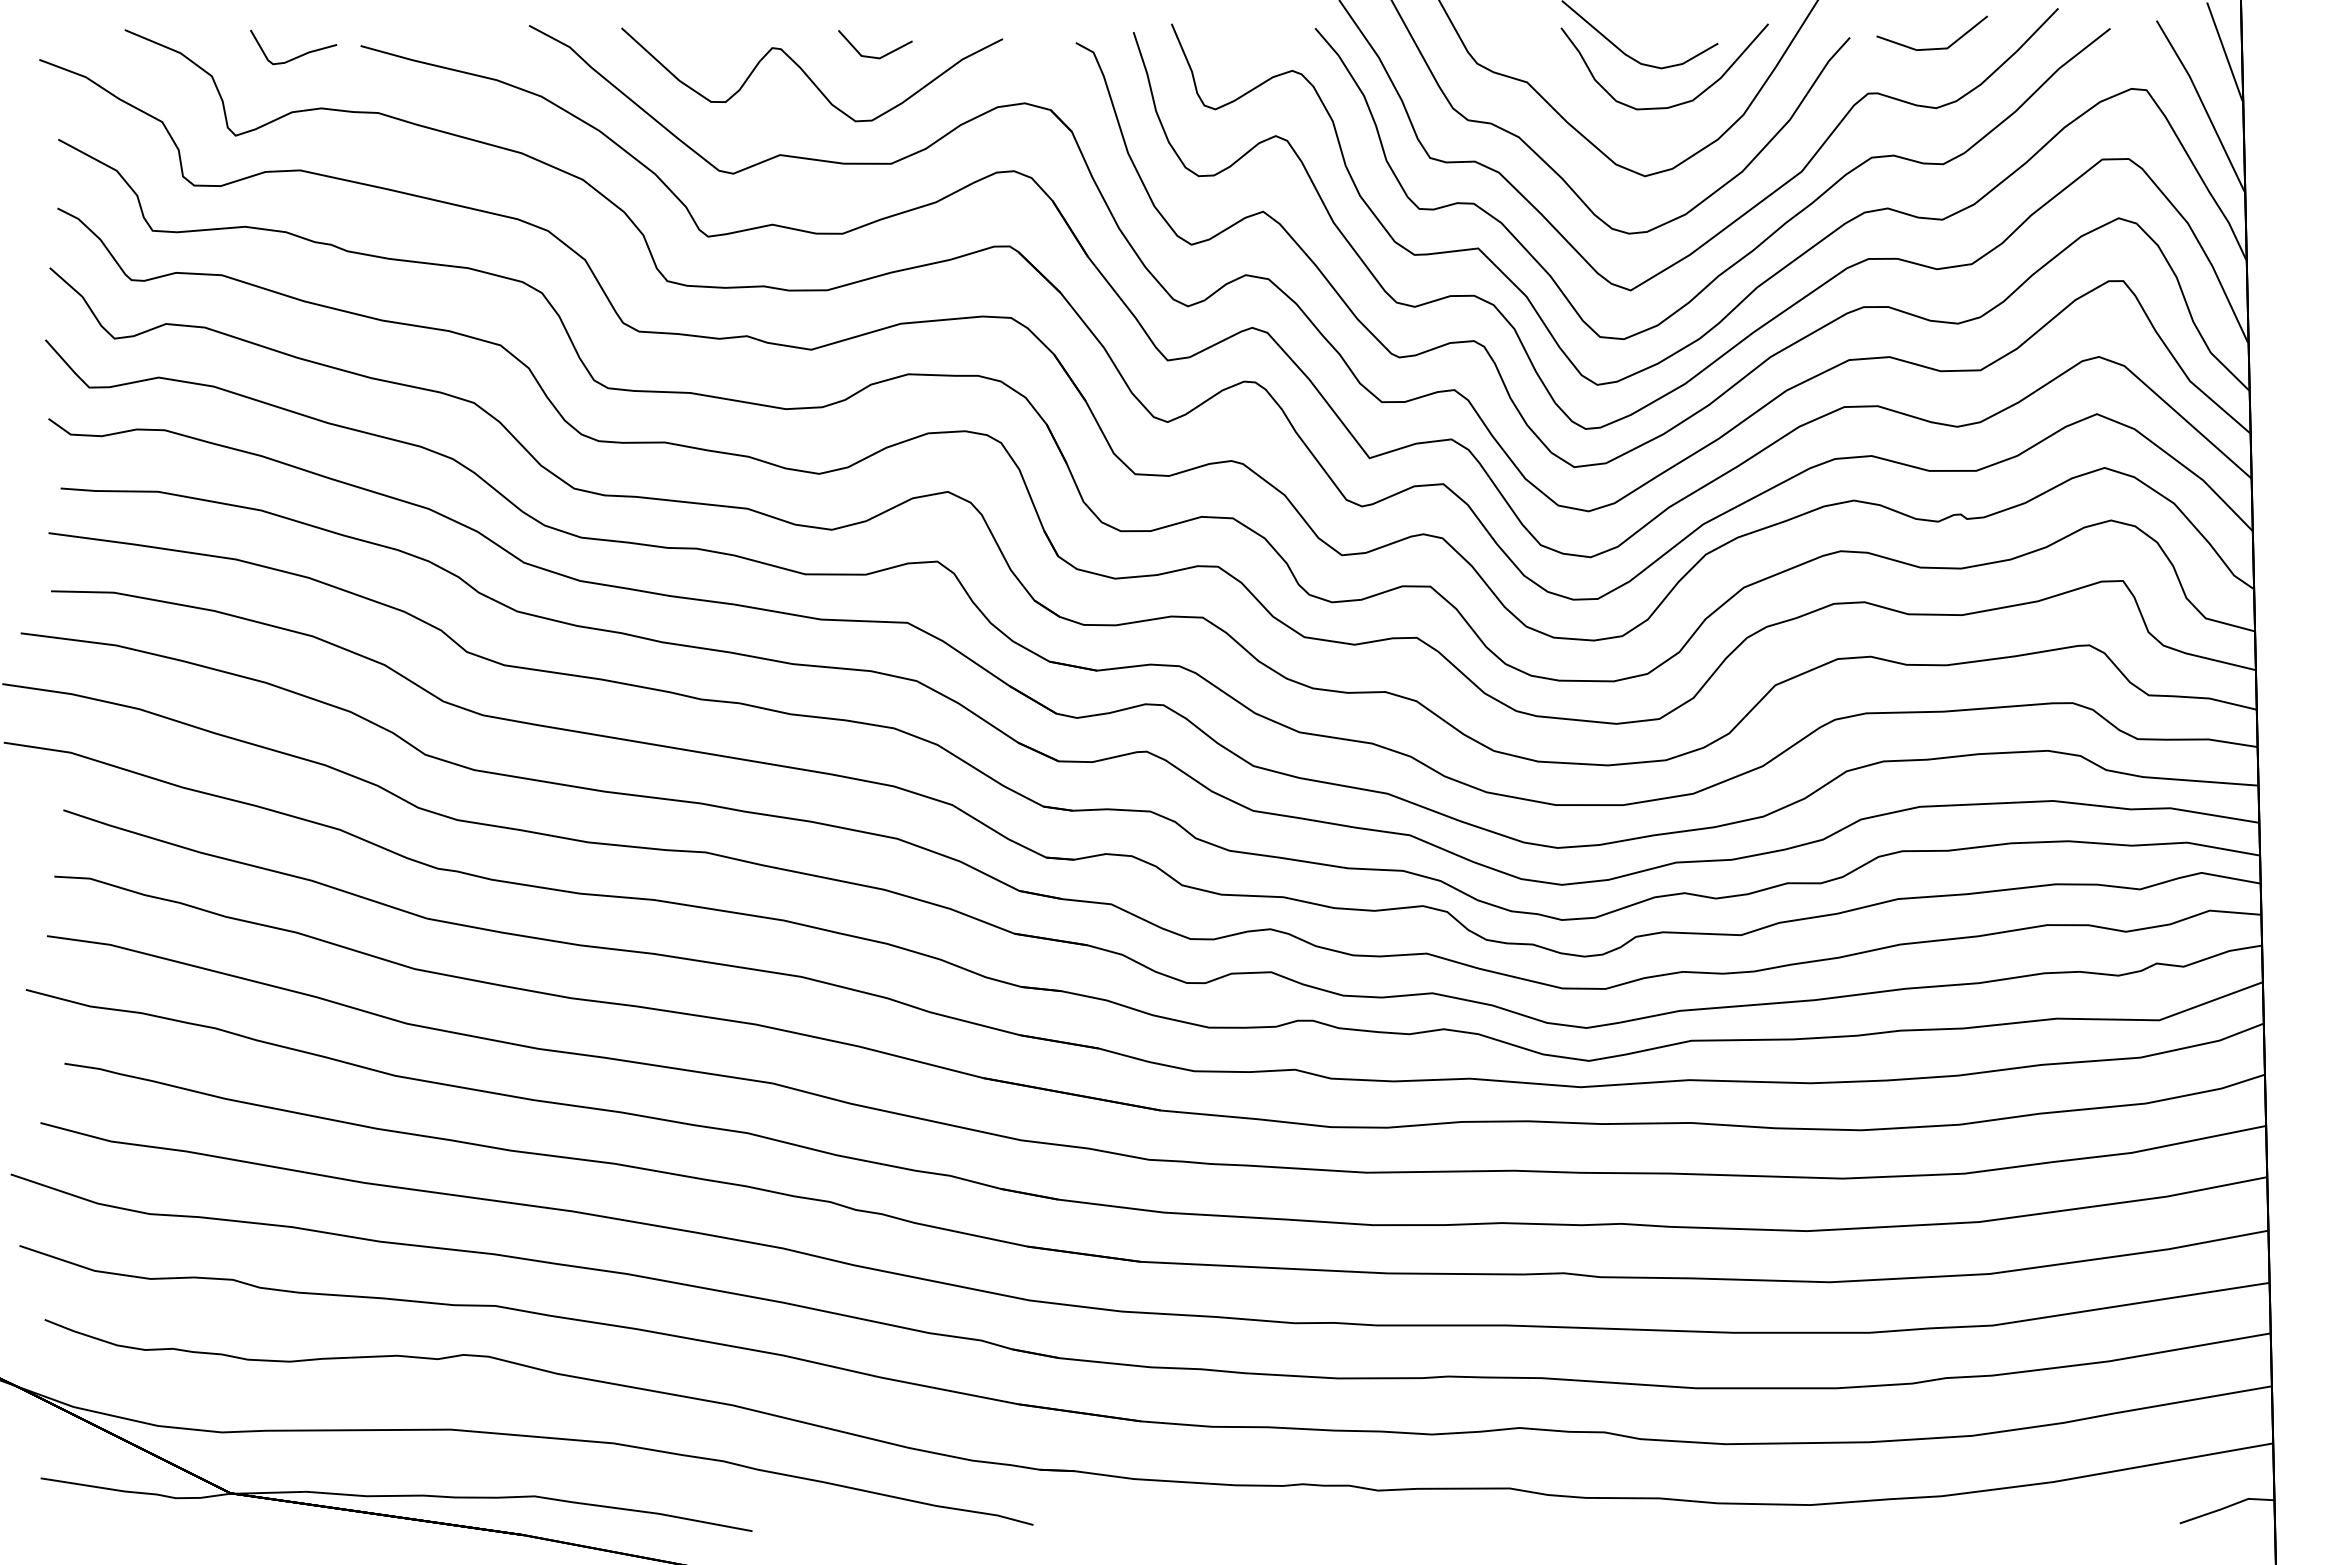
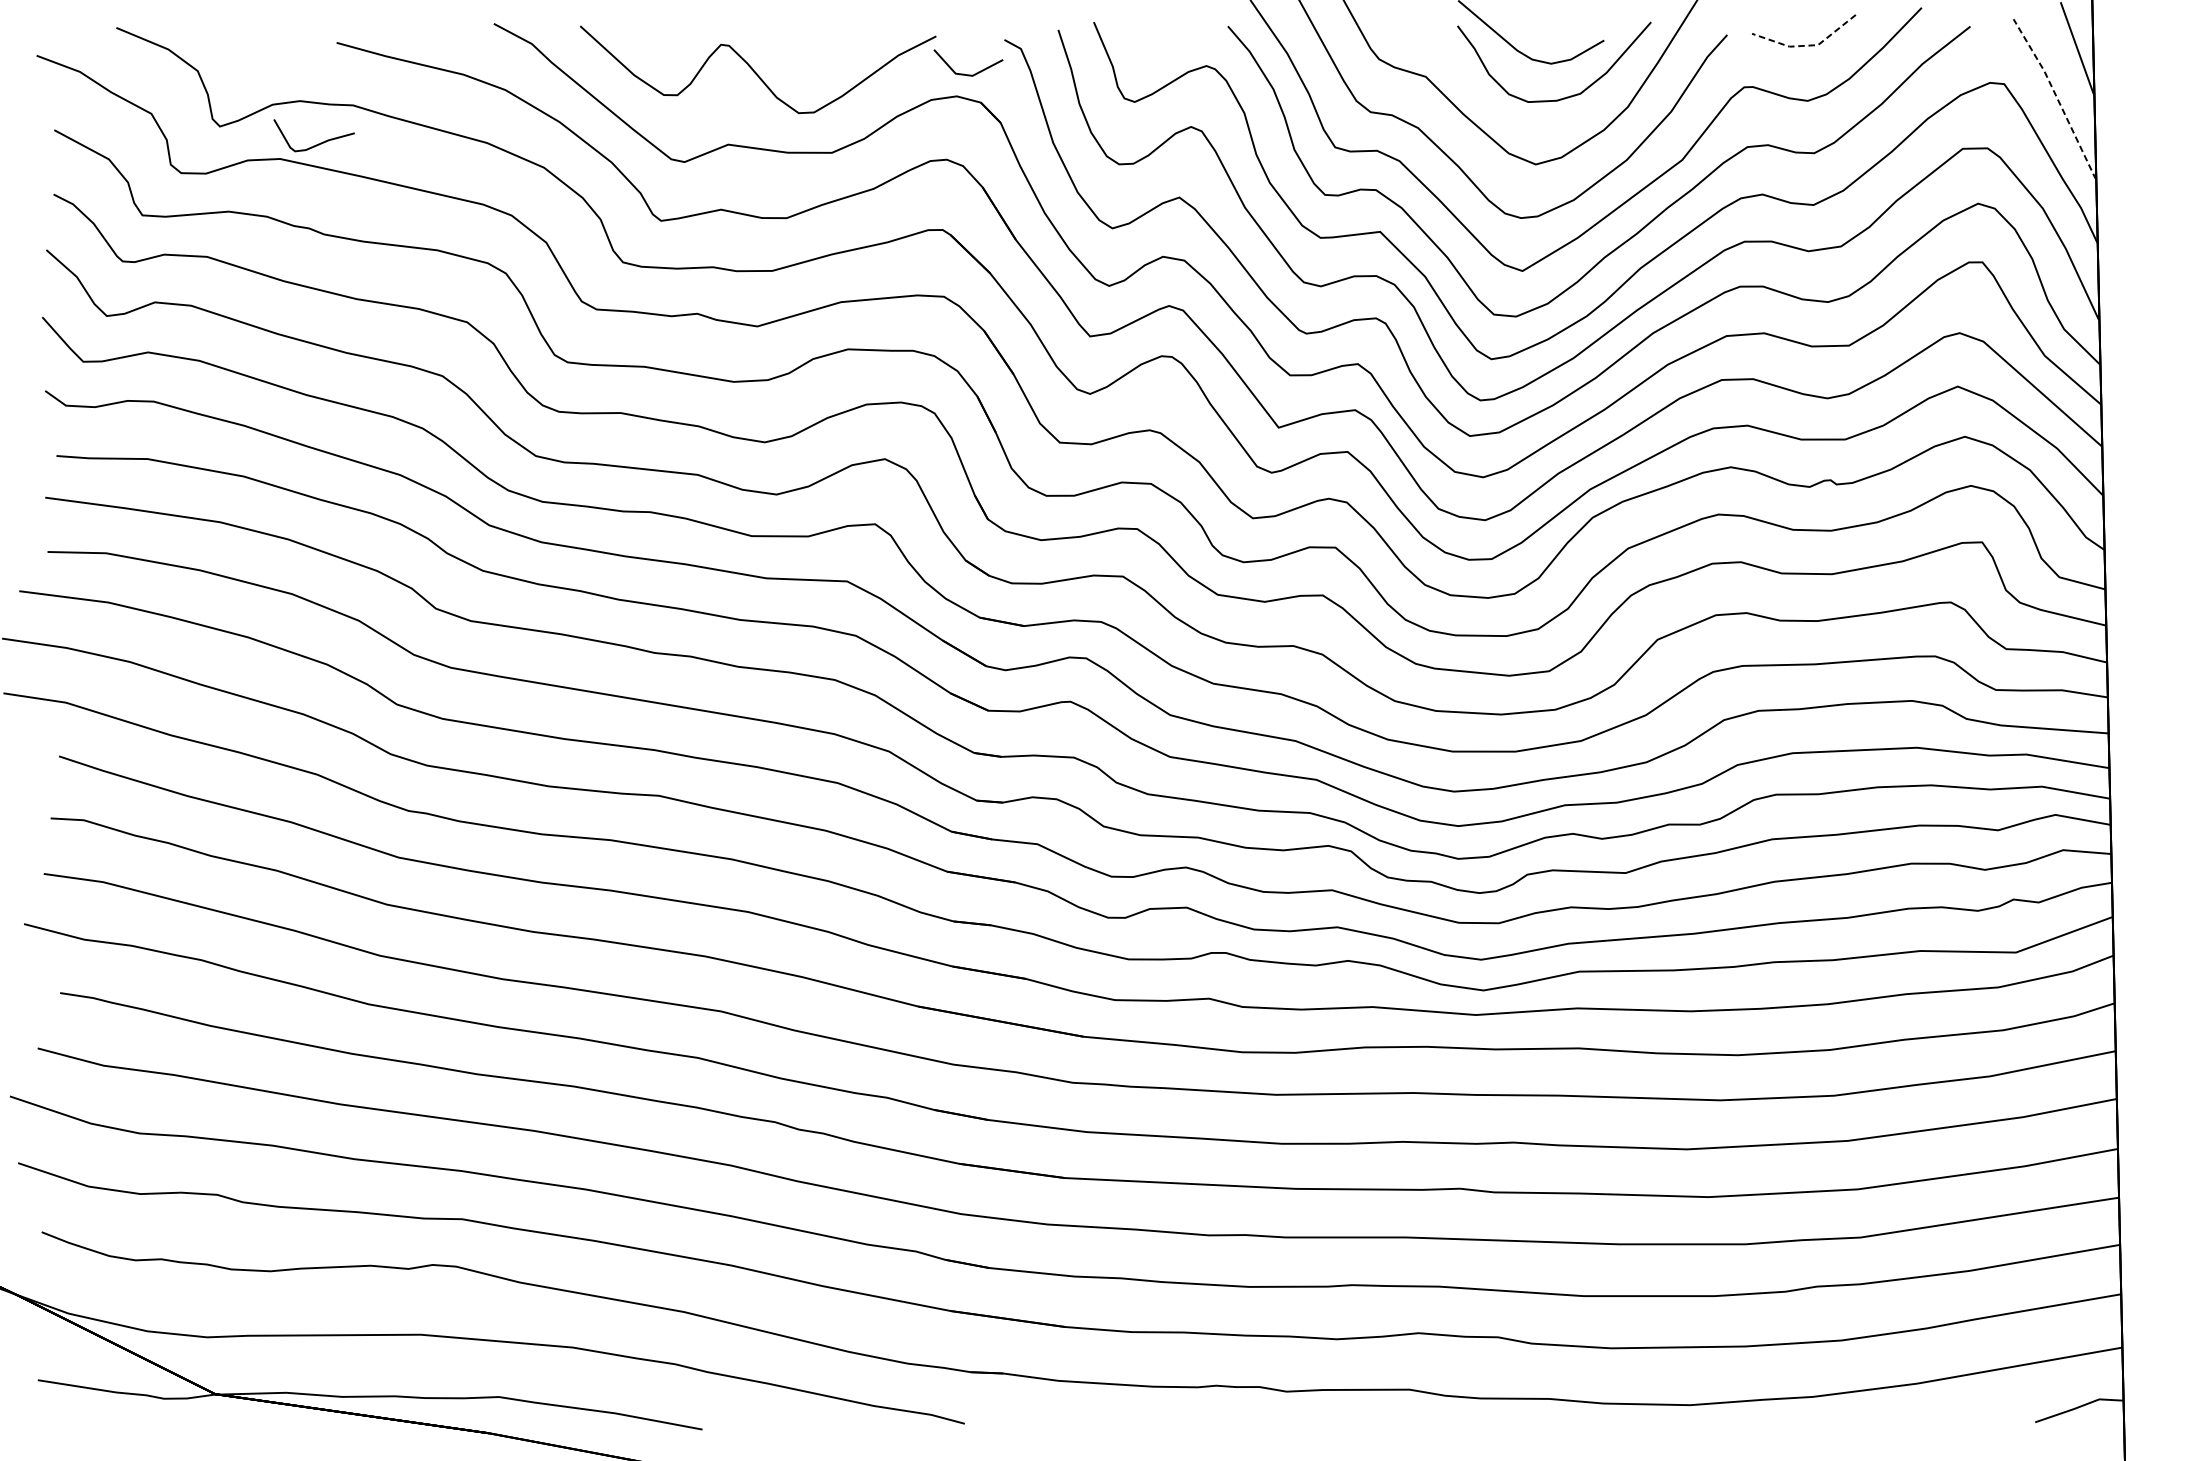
line: (1936, 49) -> (1808, 46), solid -> dashed
curve: (296, 56) -> (316, 144), moved
line: (875, 56) -> (968, 74), moved
line: (2203, 105) -> (2057, 98), solid -> dashed

